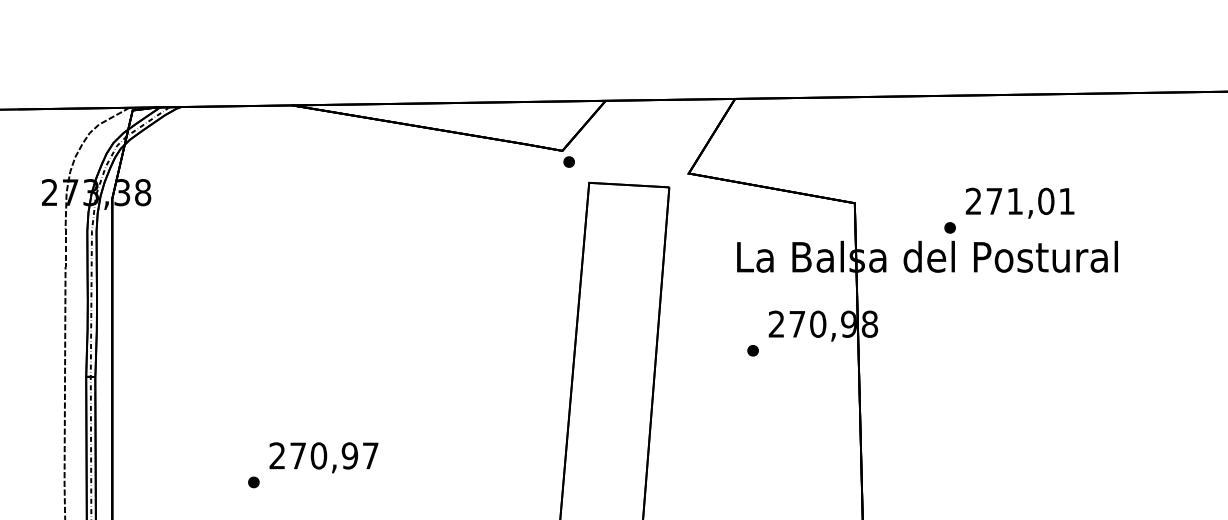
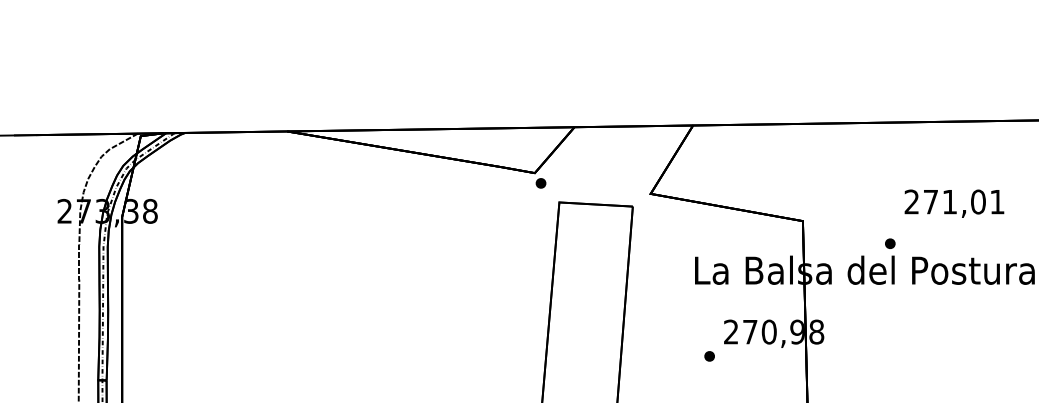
text: (1019, 202) -> (953, 203), moved

